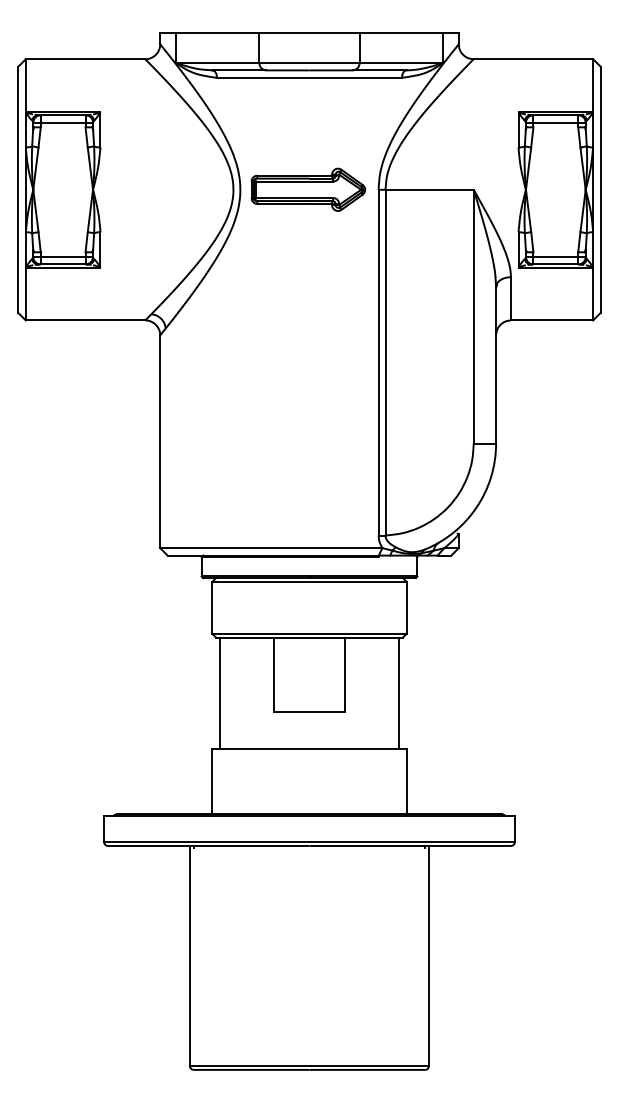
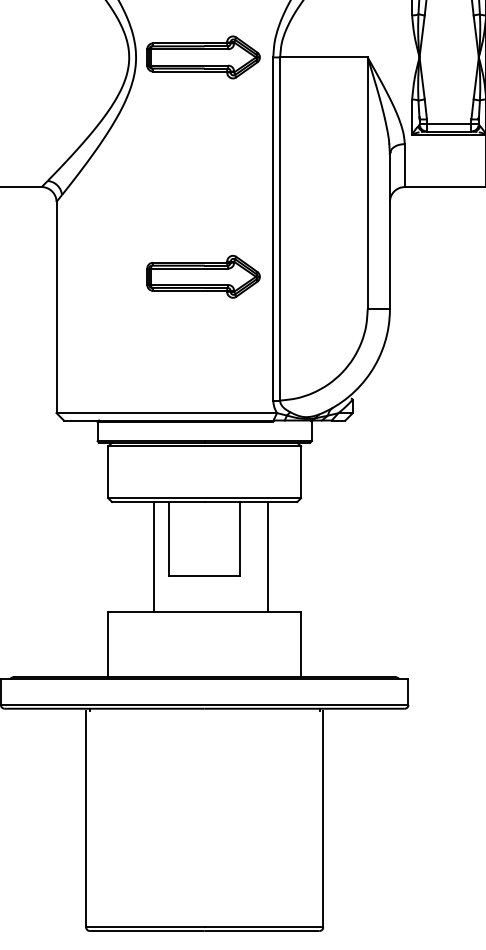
part: (307, 410) -> (202, 276), added
line: (219, 692) -> (153, 556), moved
line: (399, 692) -> (268, 556), moved

